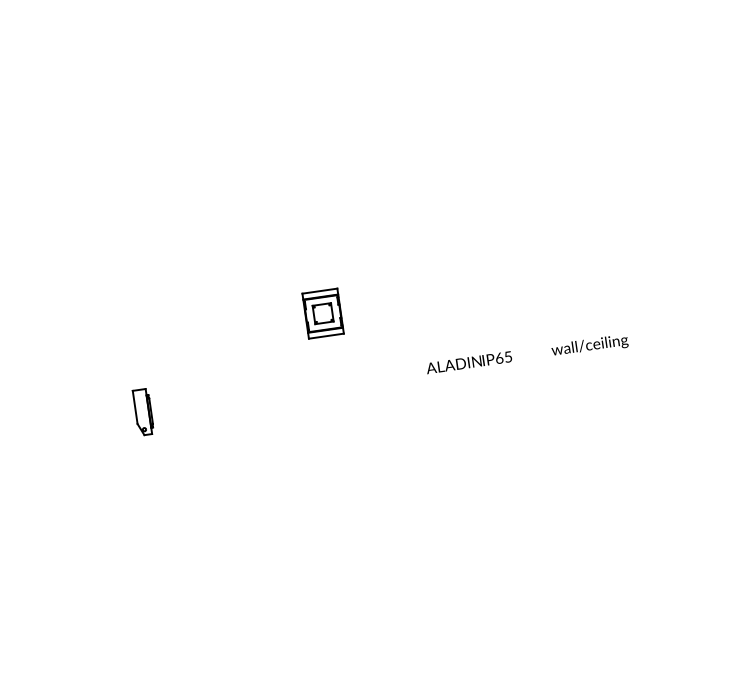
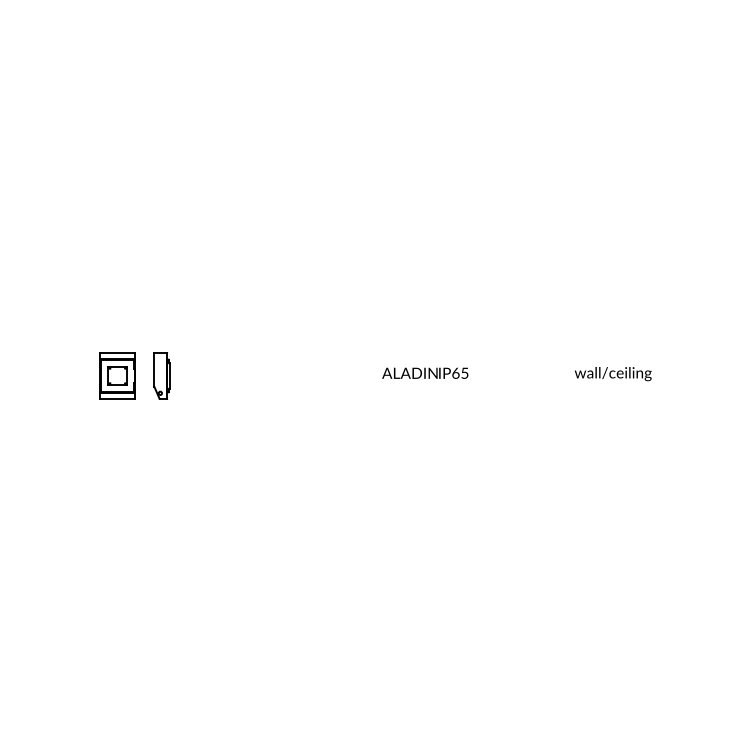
part: (322, 313) -> (117, 375), moved
text: (469, 361) -> (425, 372), moved

